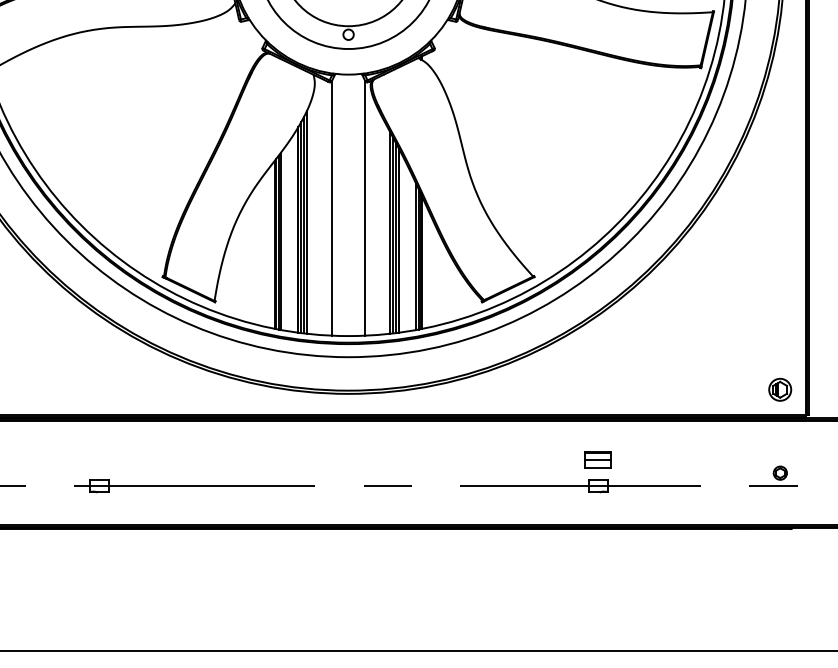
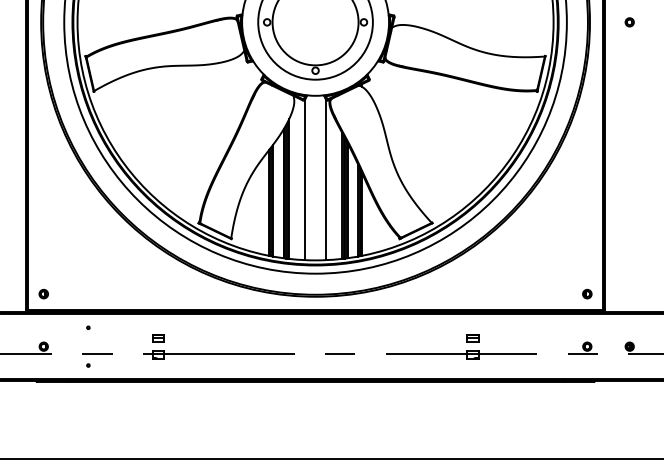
part: (780, 388) -> (587, 293), size x0.62
part: (99, 460) -> (158, 338), added
part: (597, 460) -> (472, 338), size x0.71

